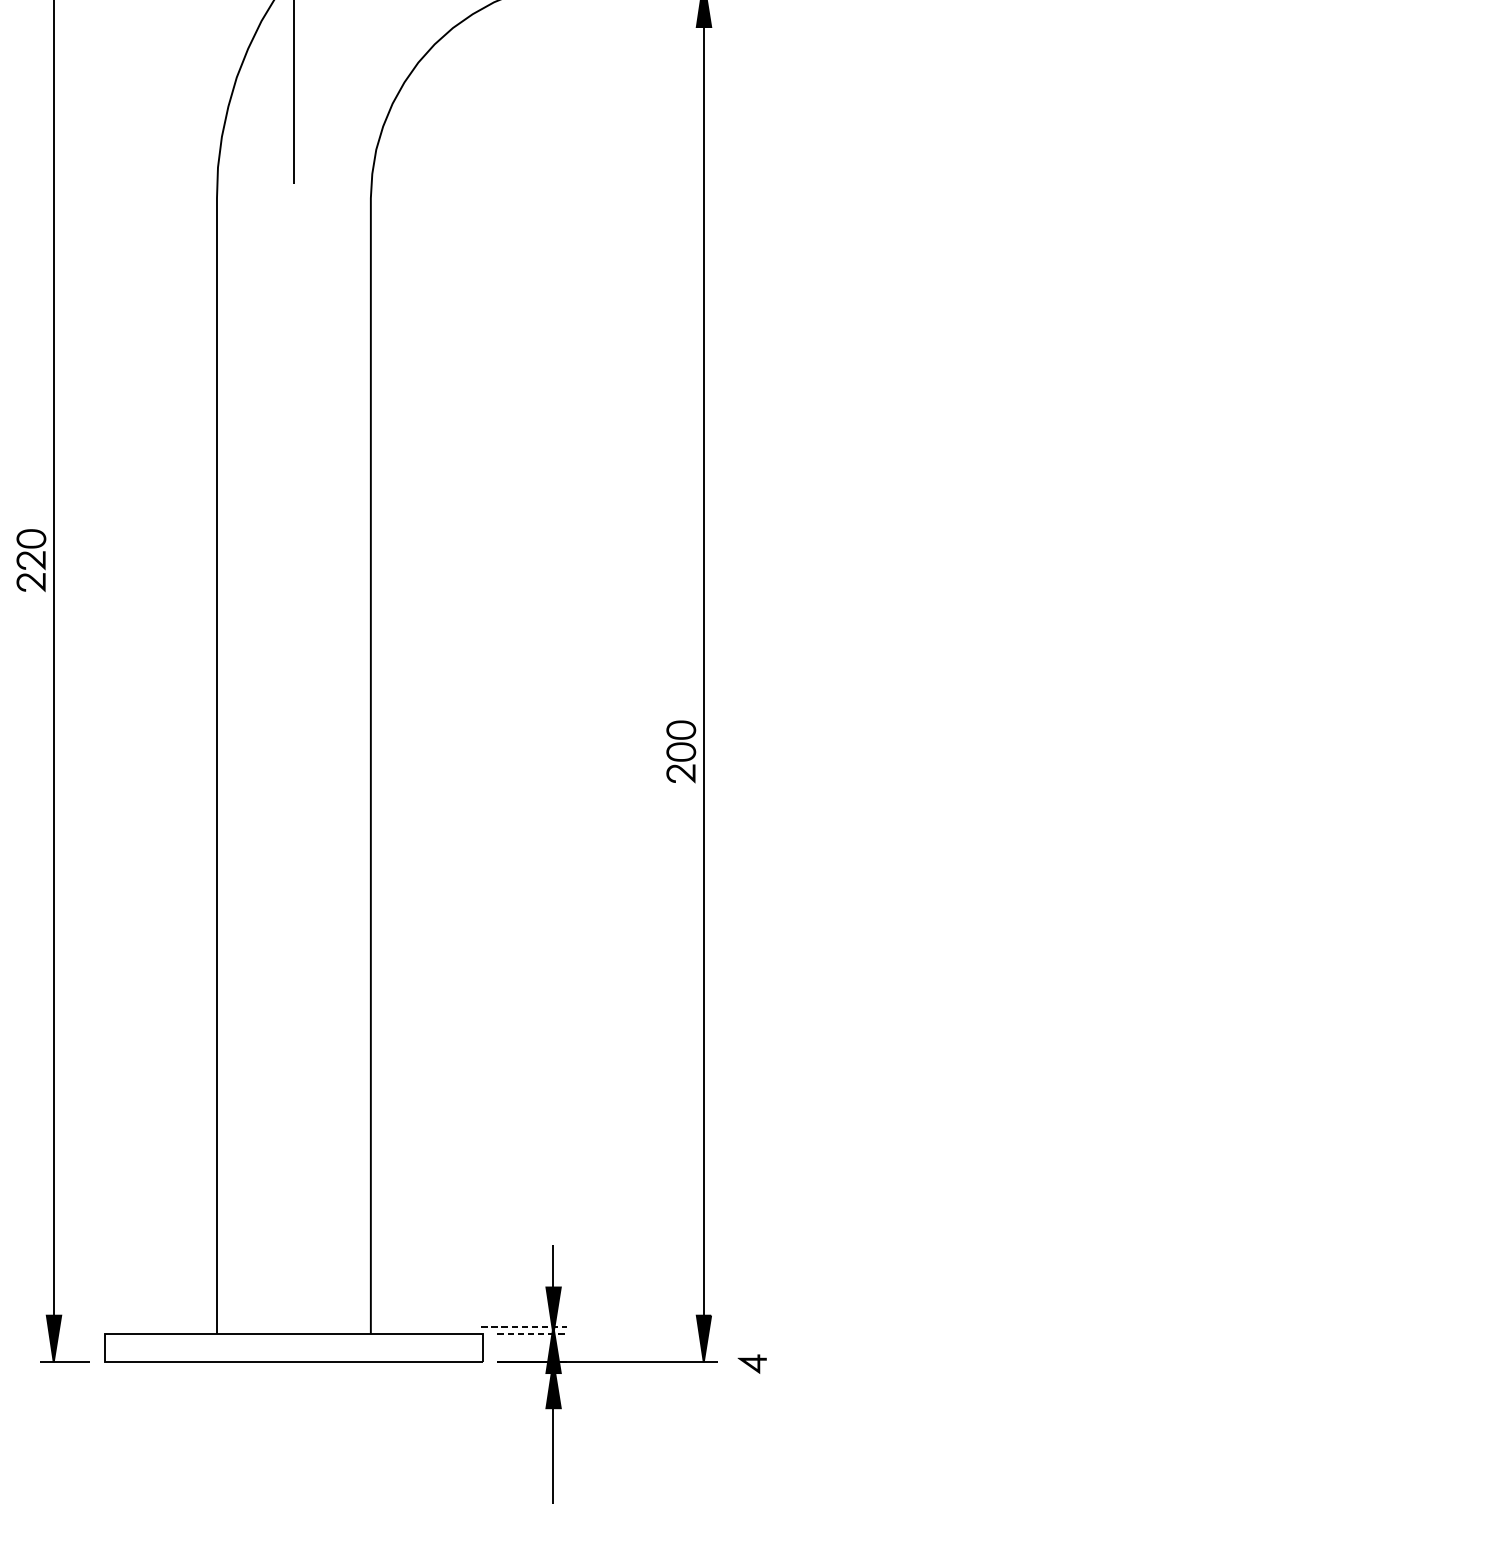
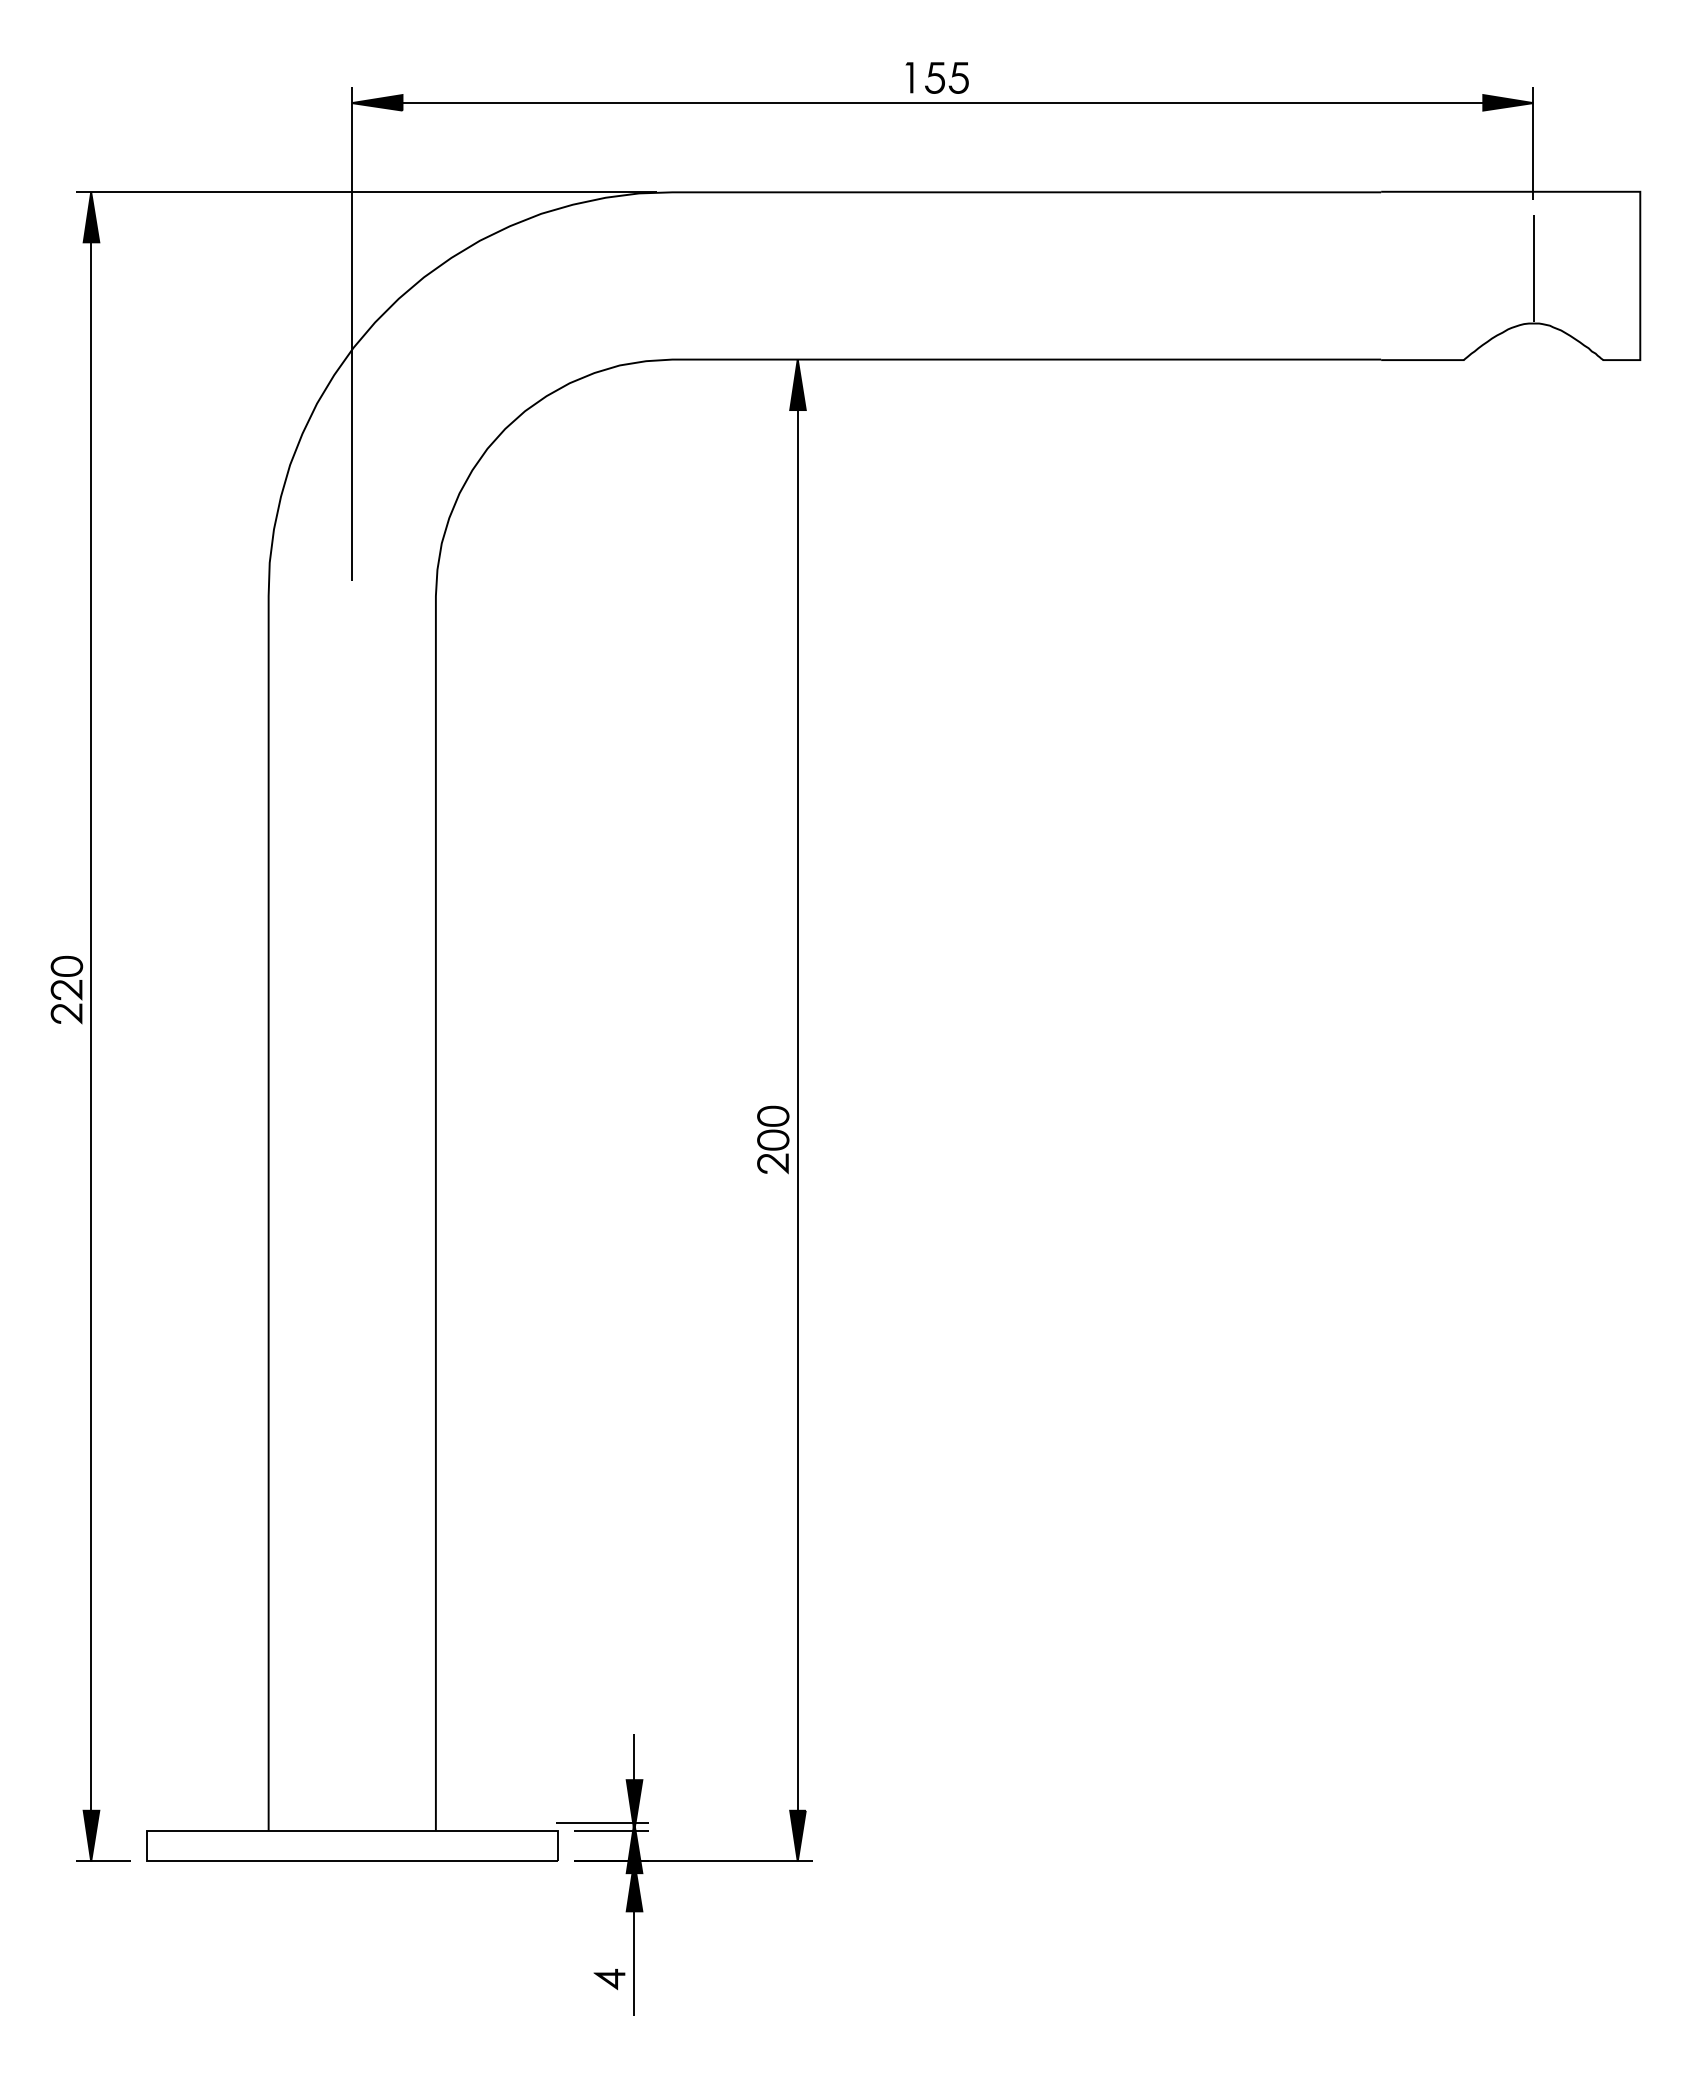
part: (681, 751) -> (773, 1139), moved
line: (524, 1327) -> (602, 1823), dashed -> solid
line: (532, 1333) -> (611, 1830), dashed -> solid
part: (752, 1364) -> (609, 1979), moved

